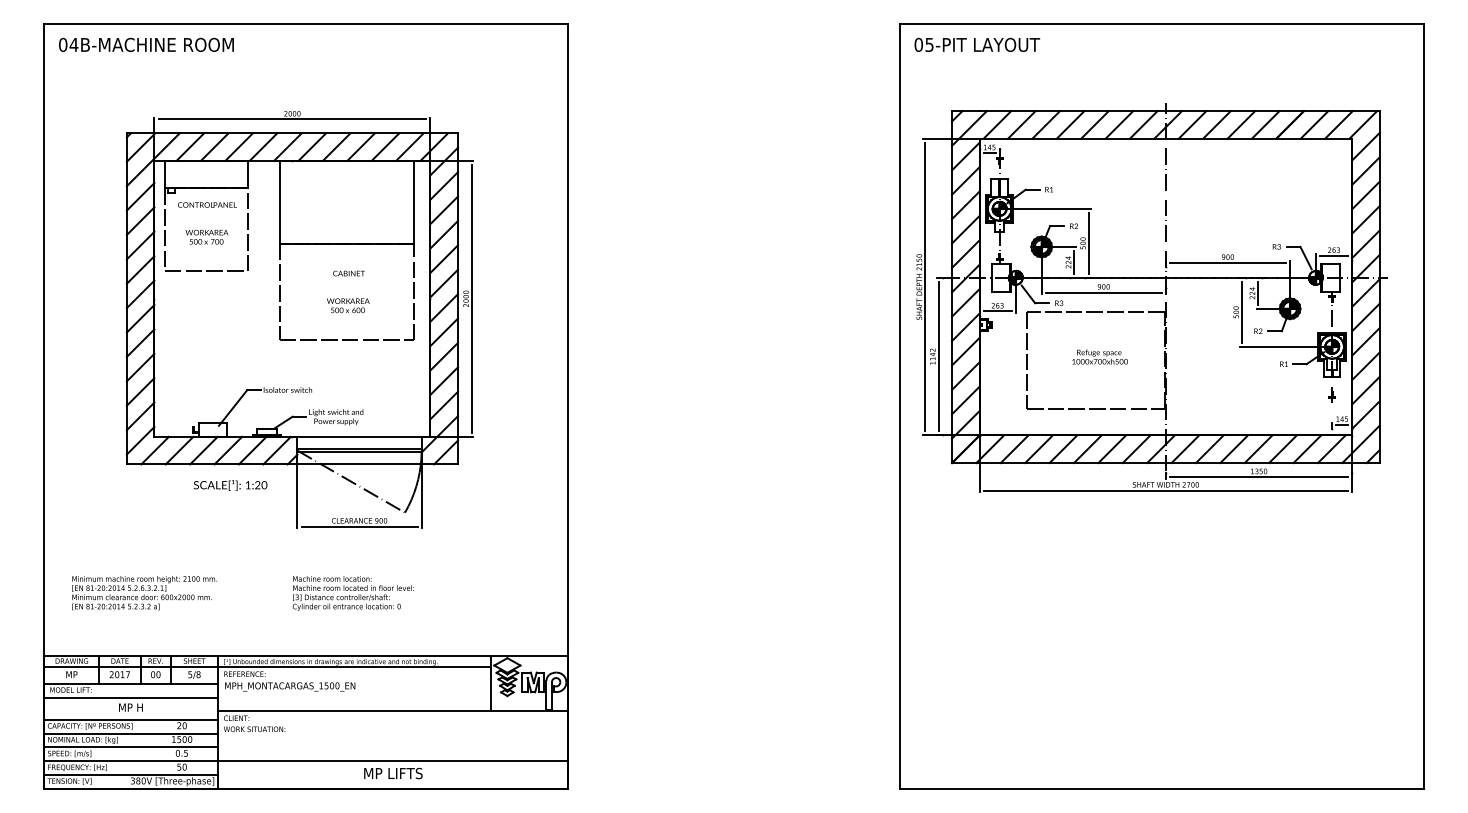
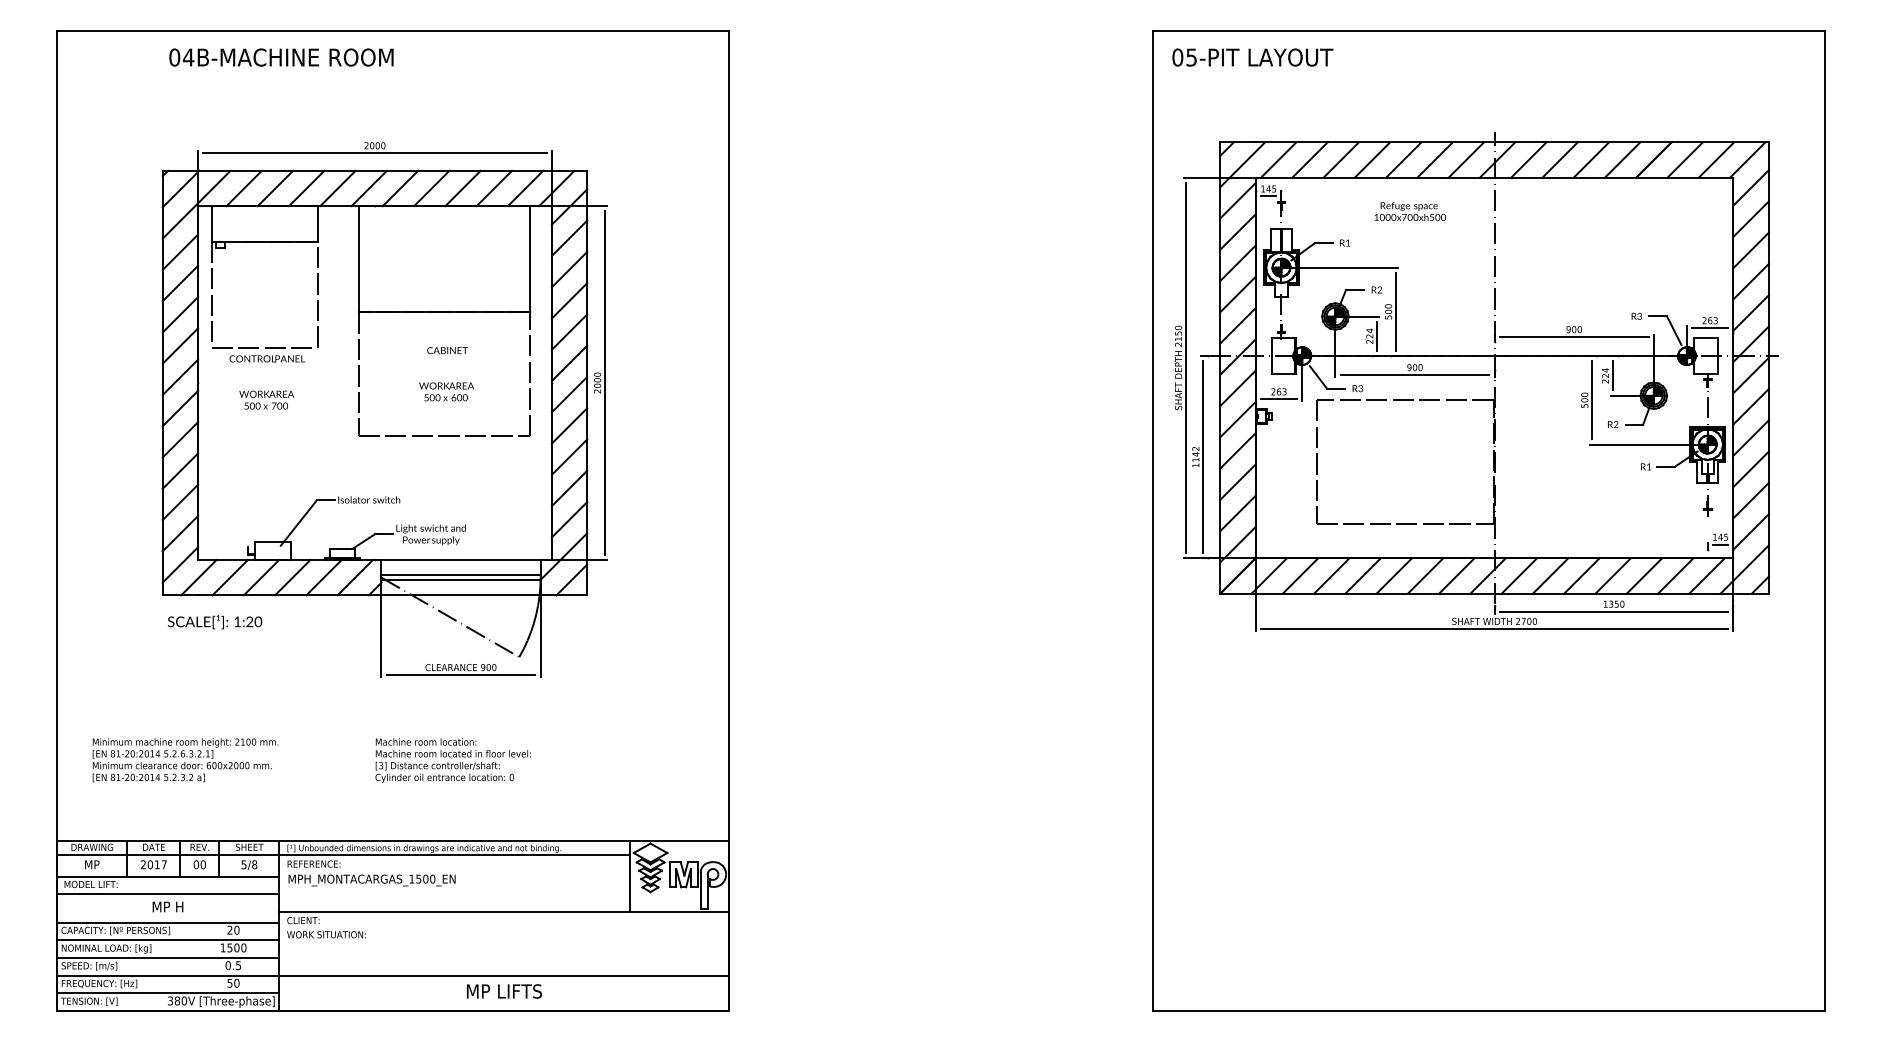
text: (146, 44) -> (281, 56), moved
text: (207, 223) -> (267, 382), moved
text: (1099, 356) -> (1409, 210), moved
text: (230, 485) -> (214, 622), moved

